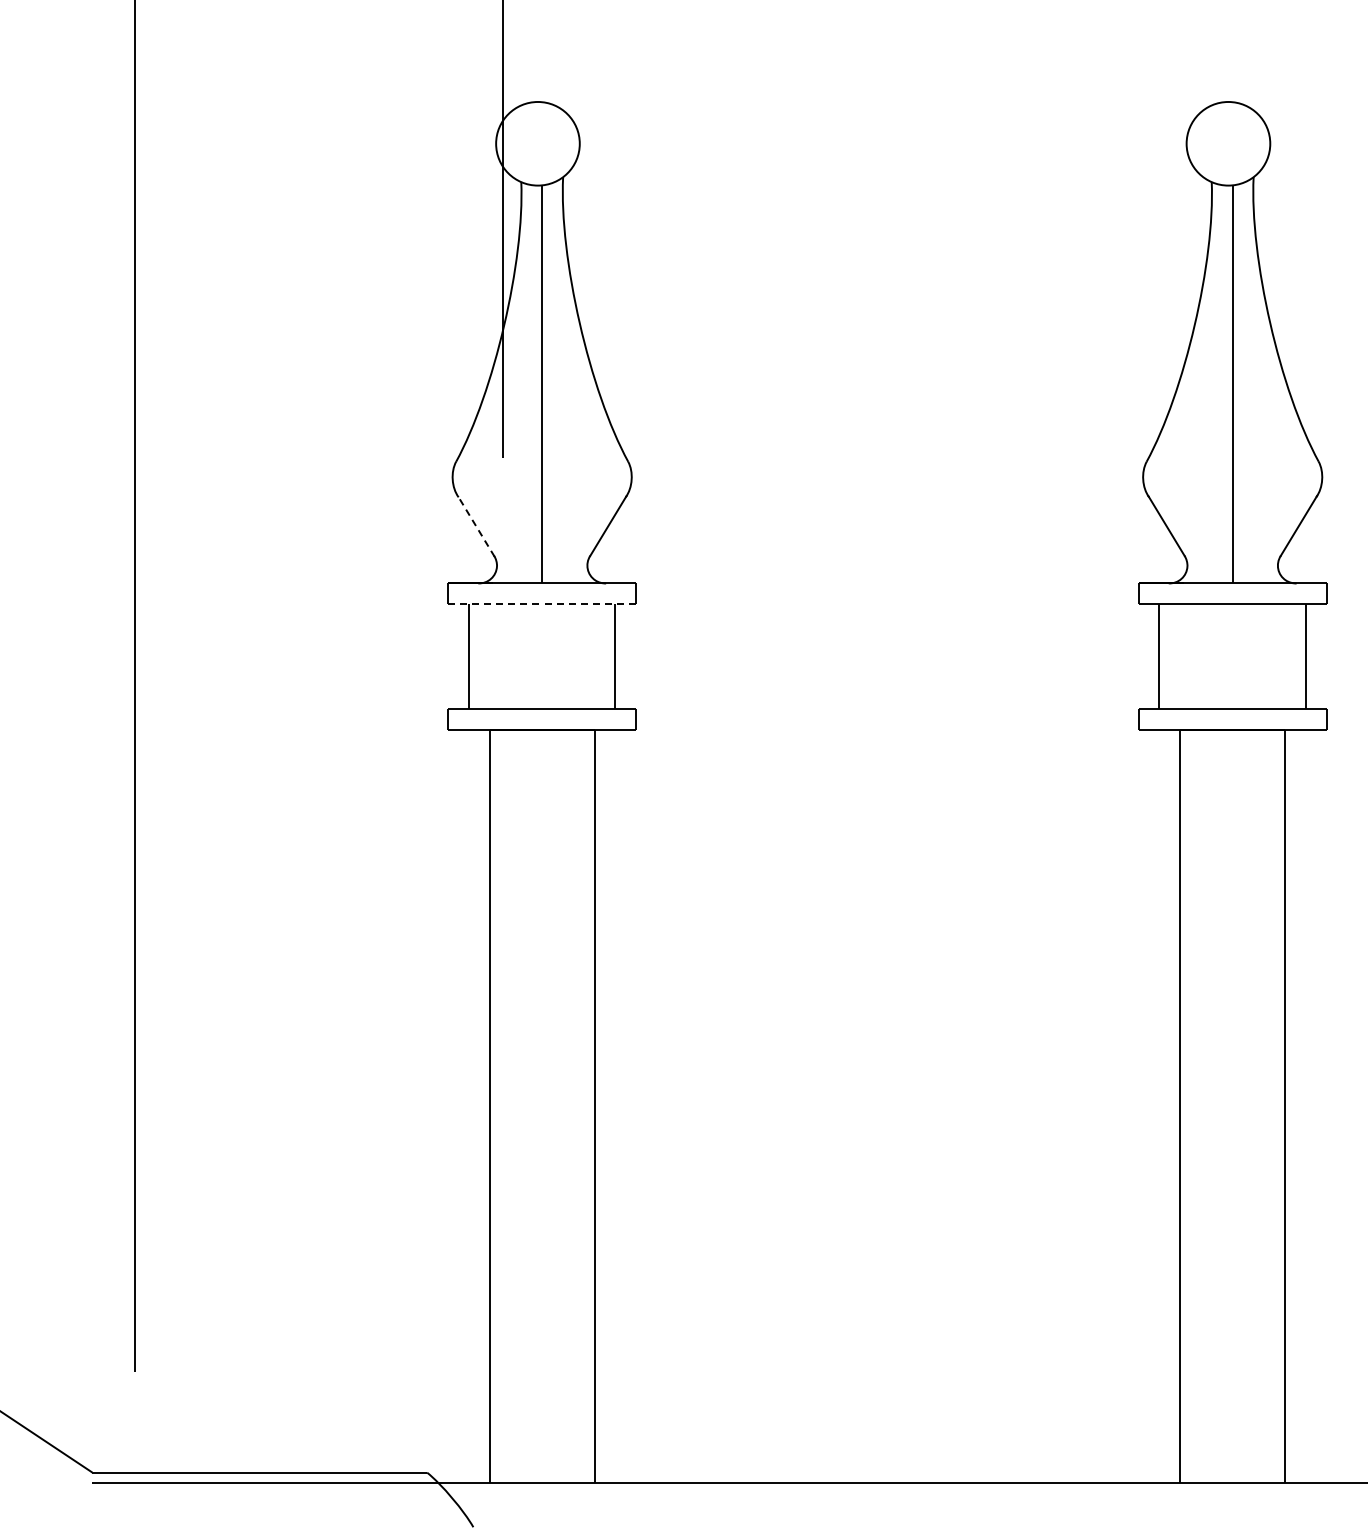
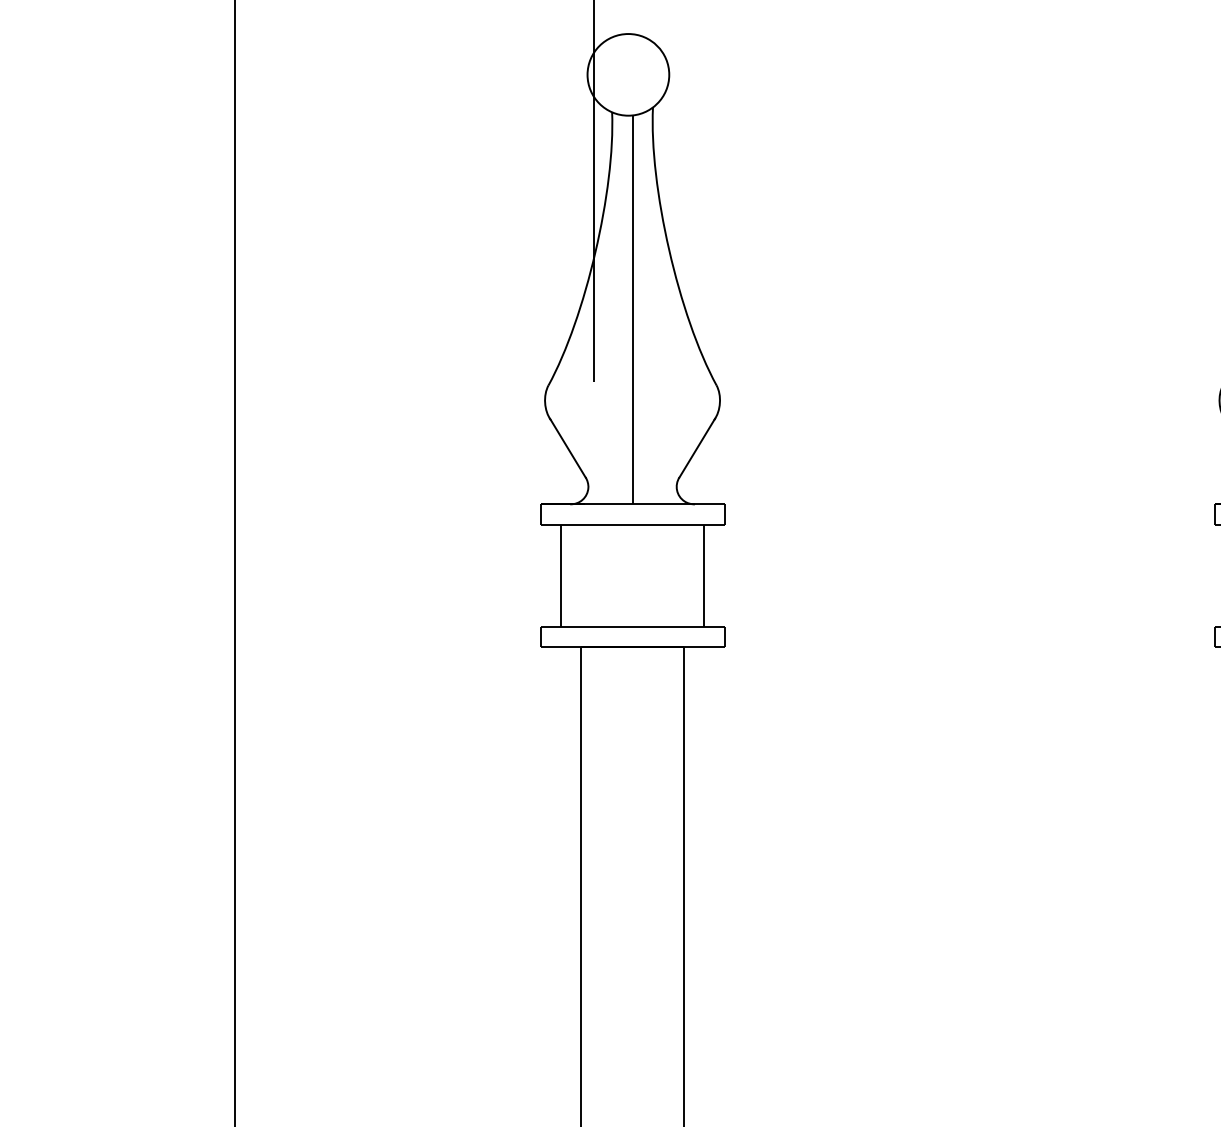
line: (475, 525) -> (567, 447), dashed -> solid
line: (542, 604) -> (632, 524), dashed -> solid

